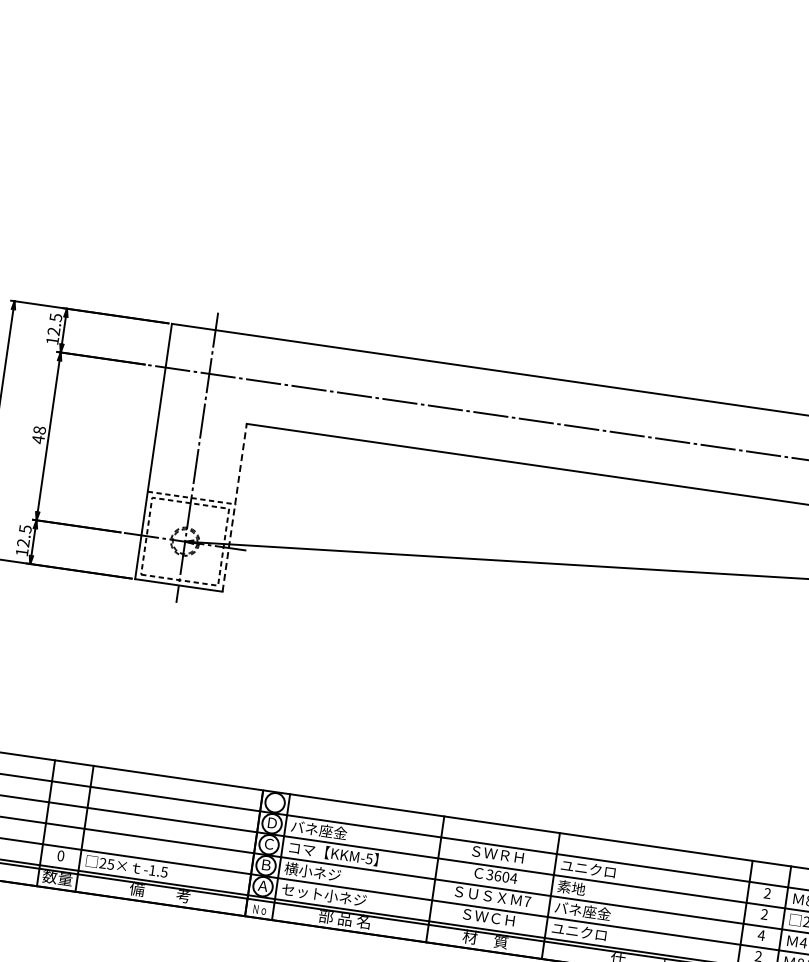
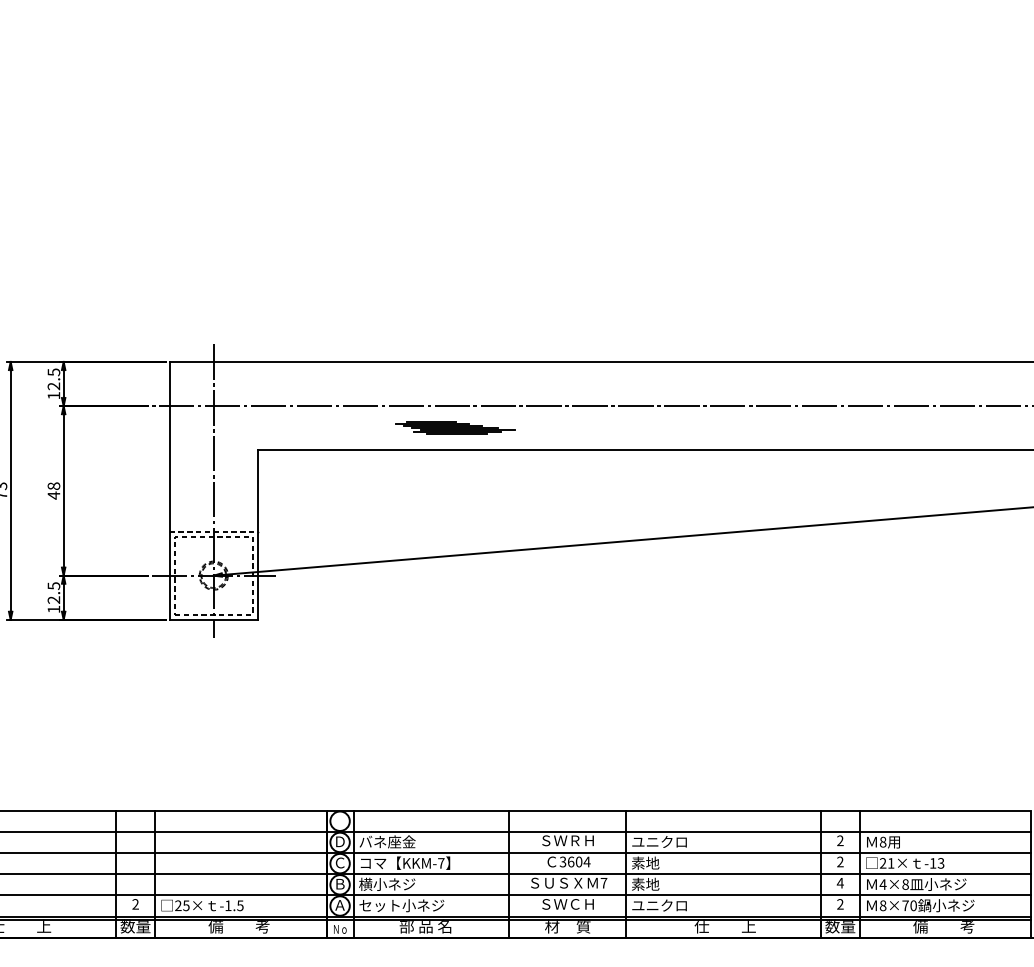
part: (445, 429) -> (455, 427), added
line: (234, 508) -> (257, 535), dashed -> solid
text: (60, 855) -> (135, 904), 0 -> 2
text: (369, 859) -> (441, 863), KKM-5 -> KKM-7
text: (583, 910) -> (660, 883), バネ座金 -> 素地

